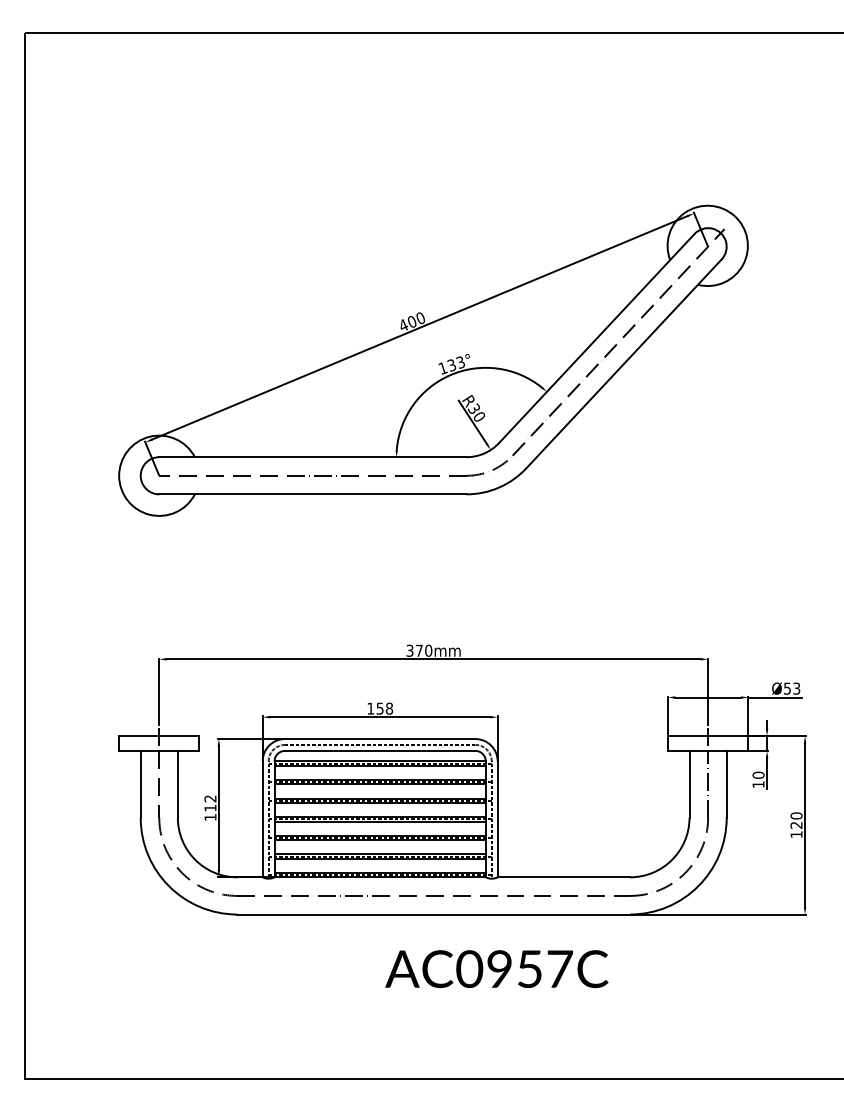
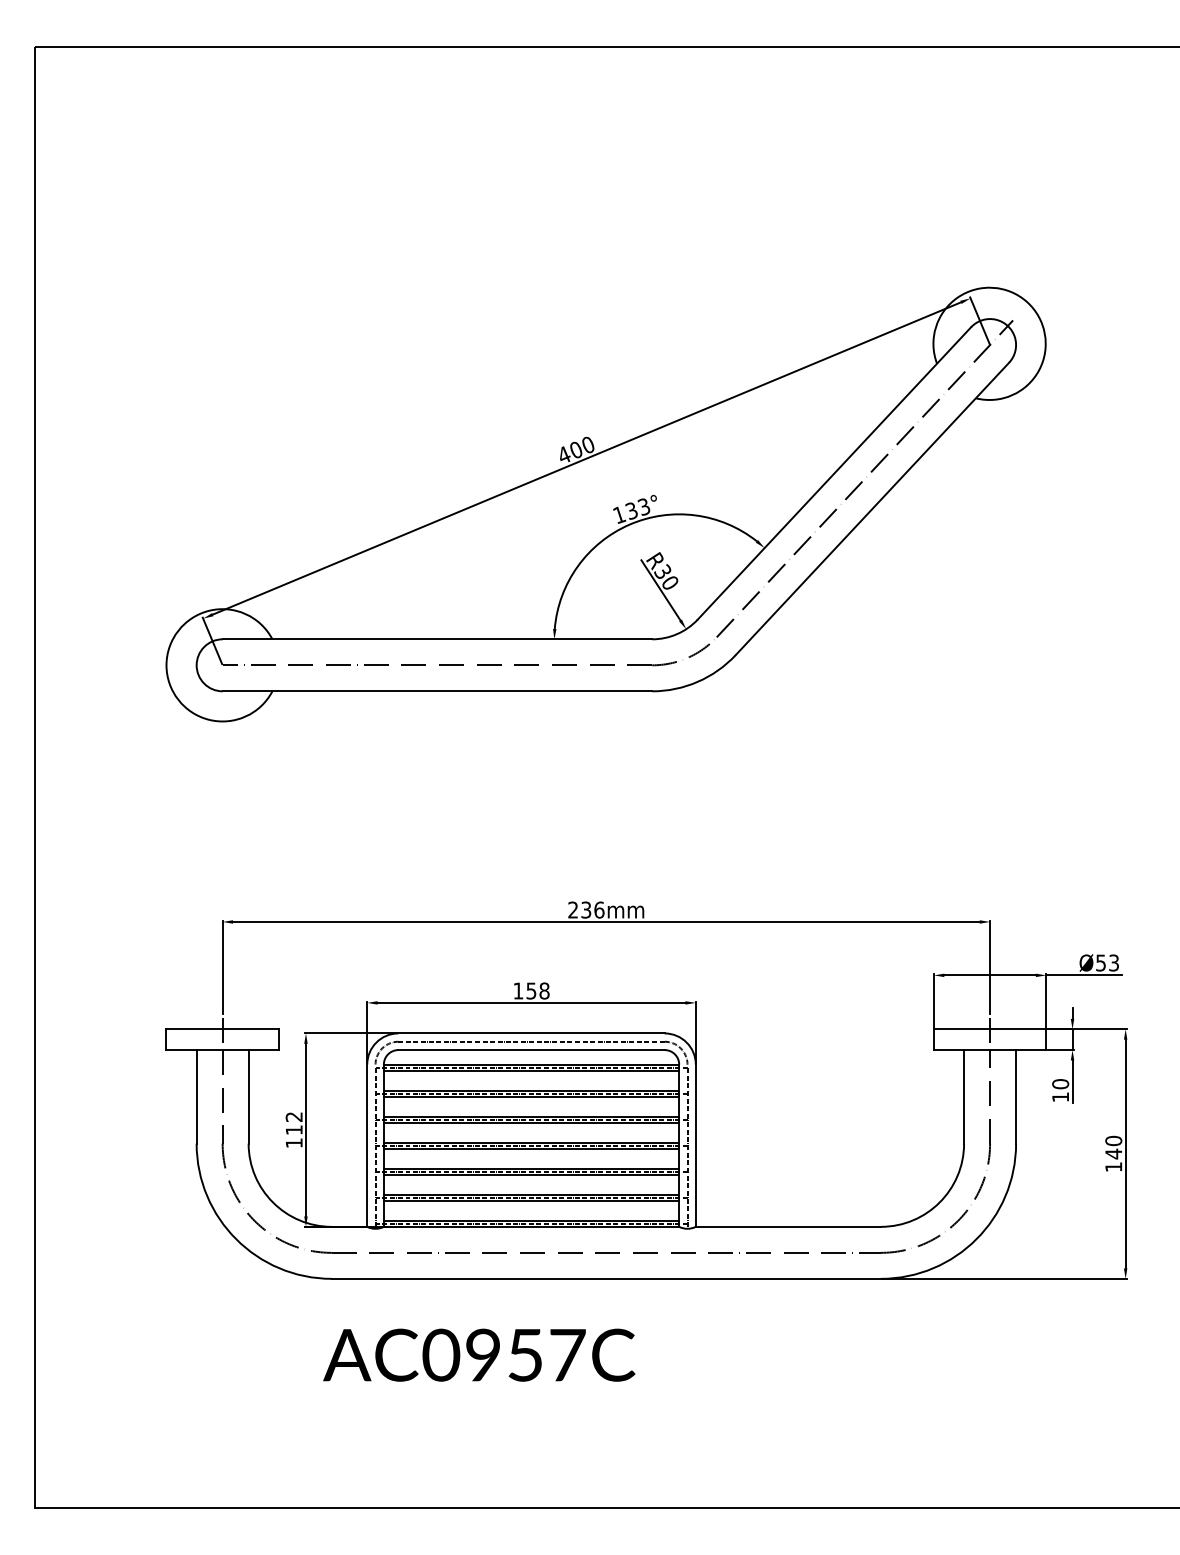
text: (419, 650) -> (586, 909), 370mm -> 236mm
text: (796, 825) -> (1113, 1154), 120 -> 140
text: (496, 969) -> (478, 1355), moved

